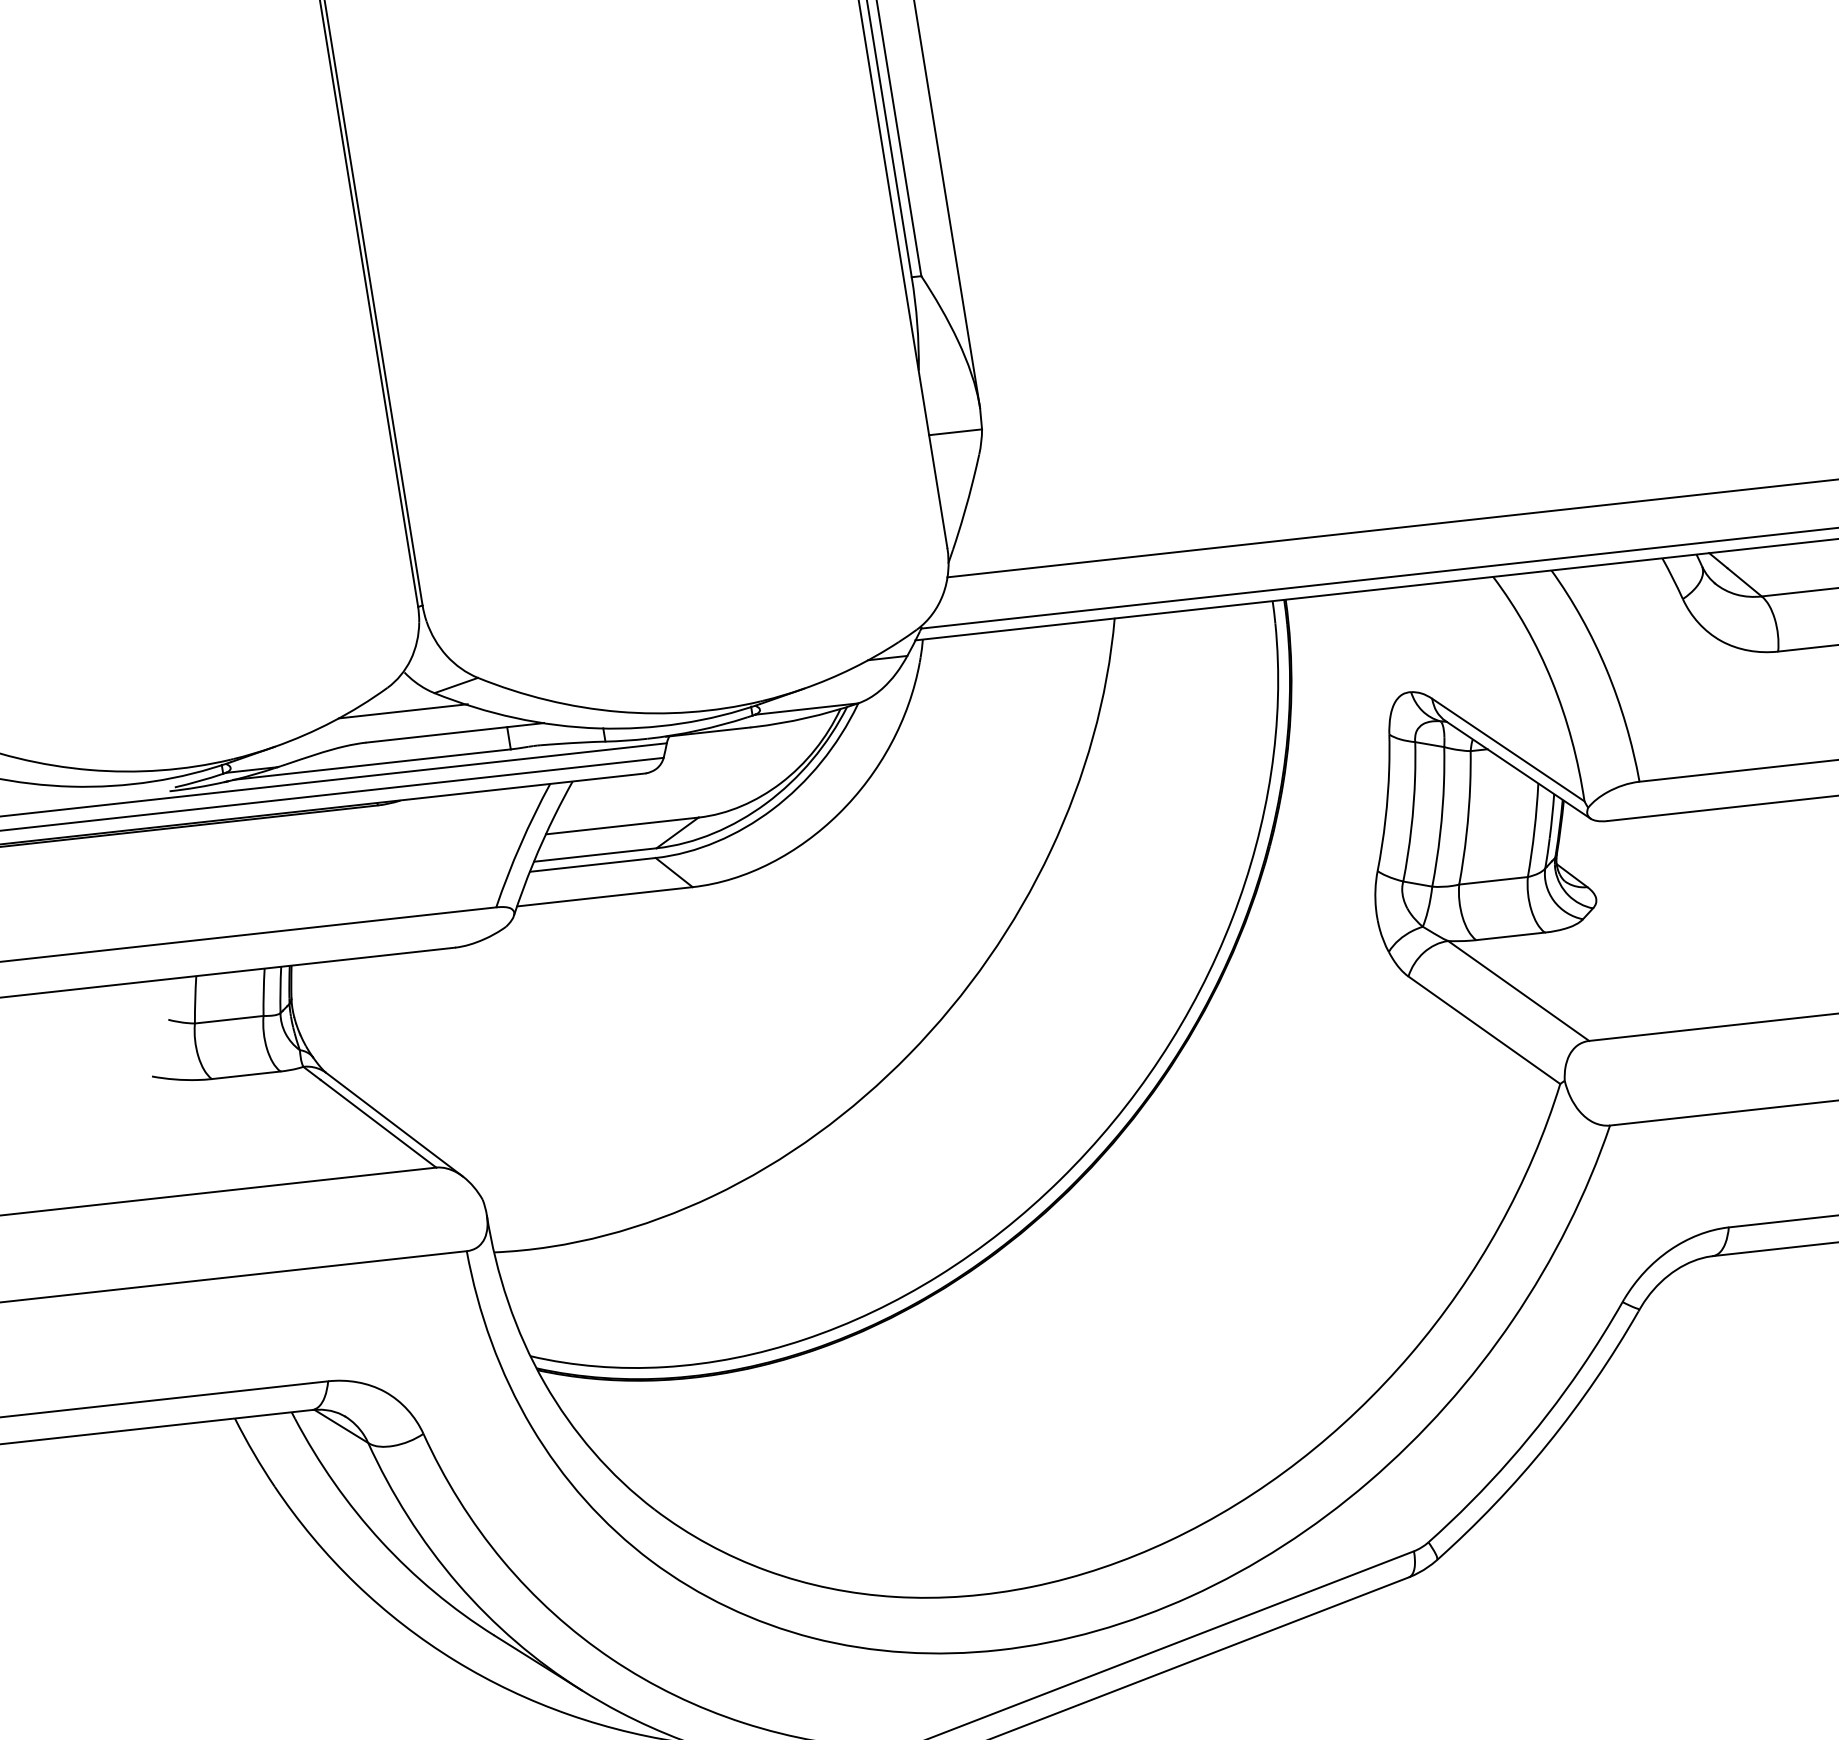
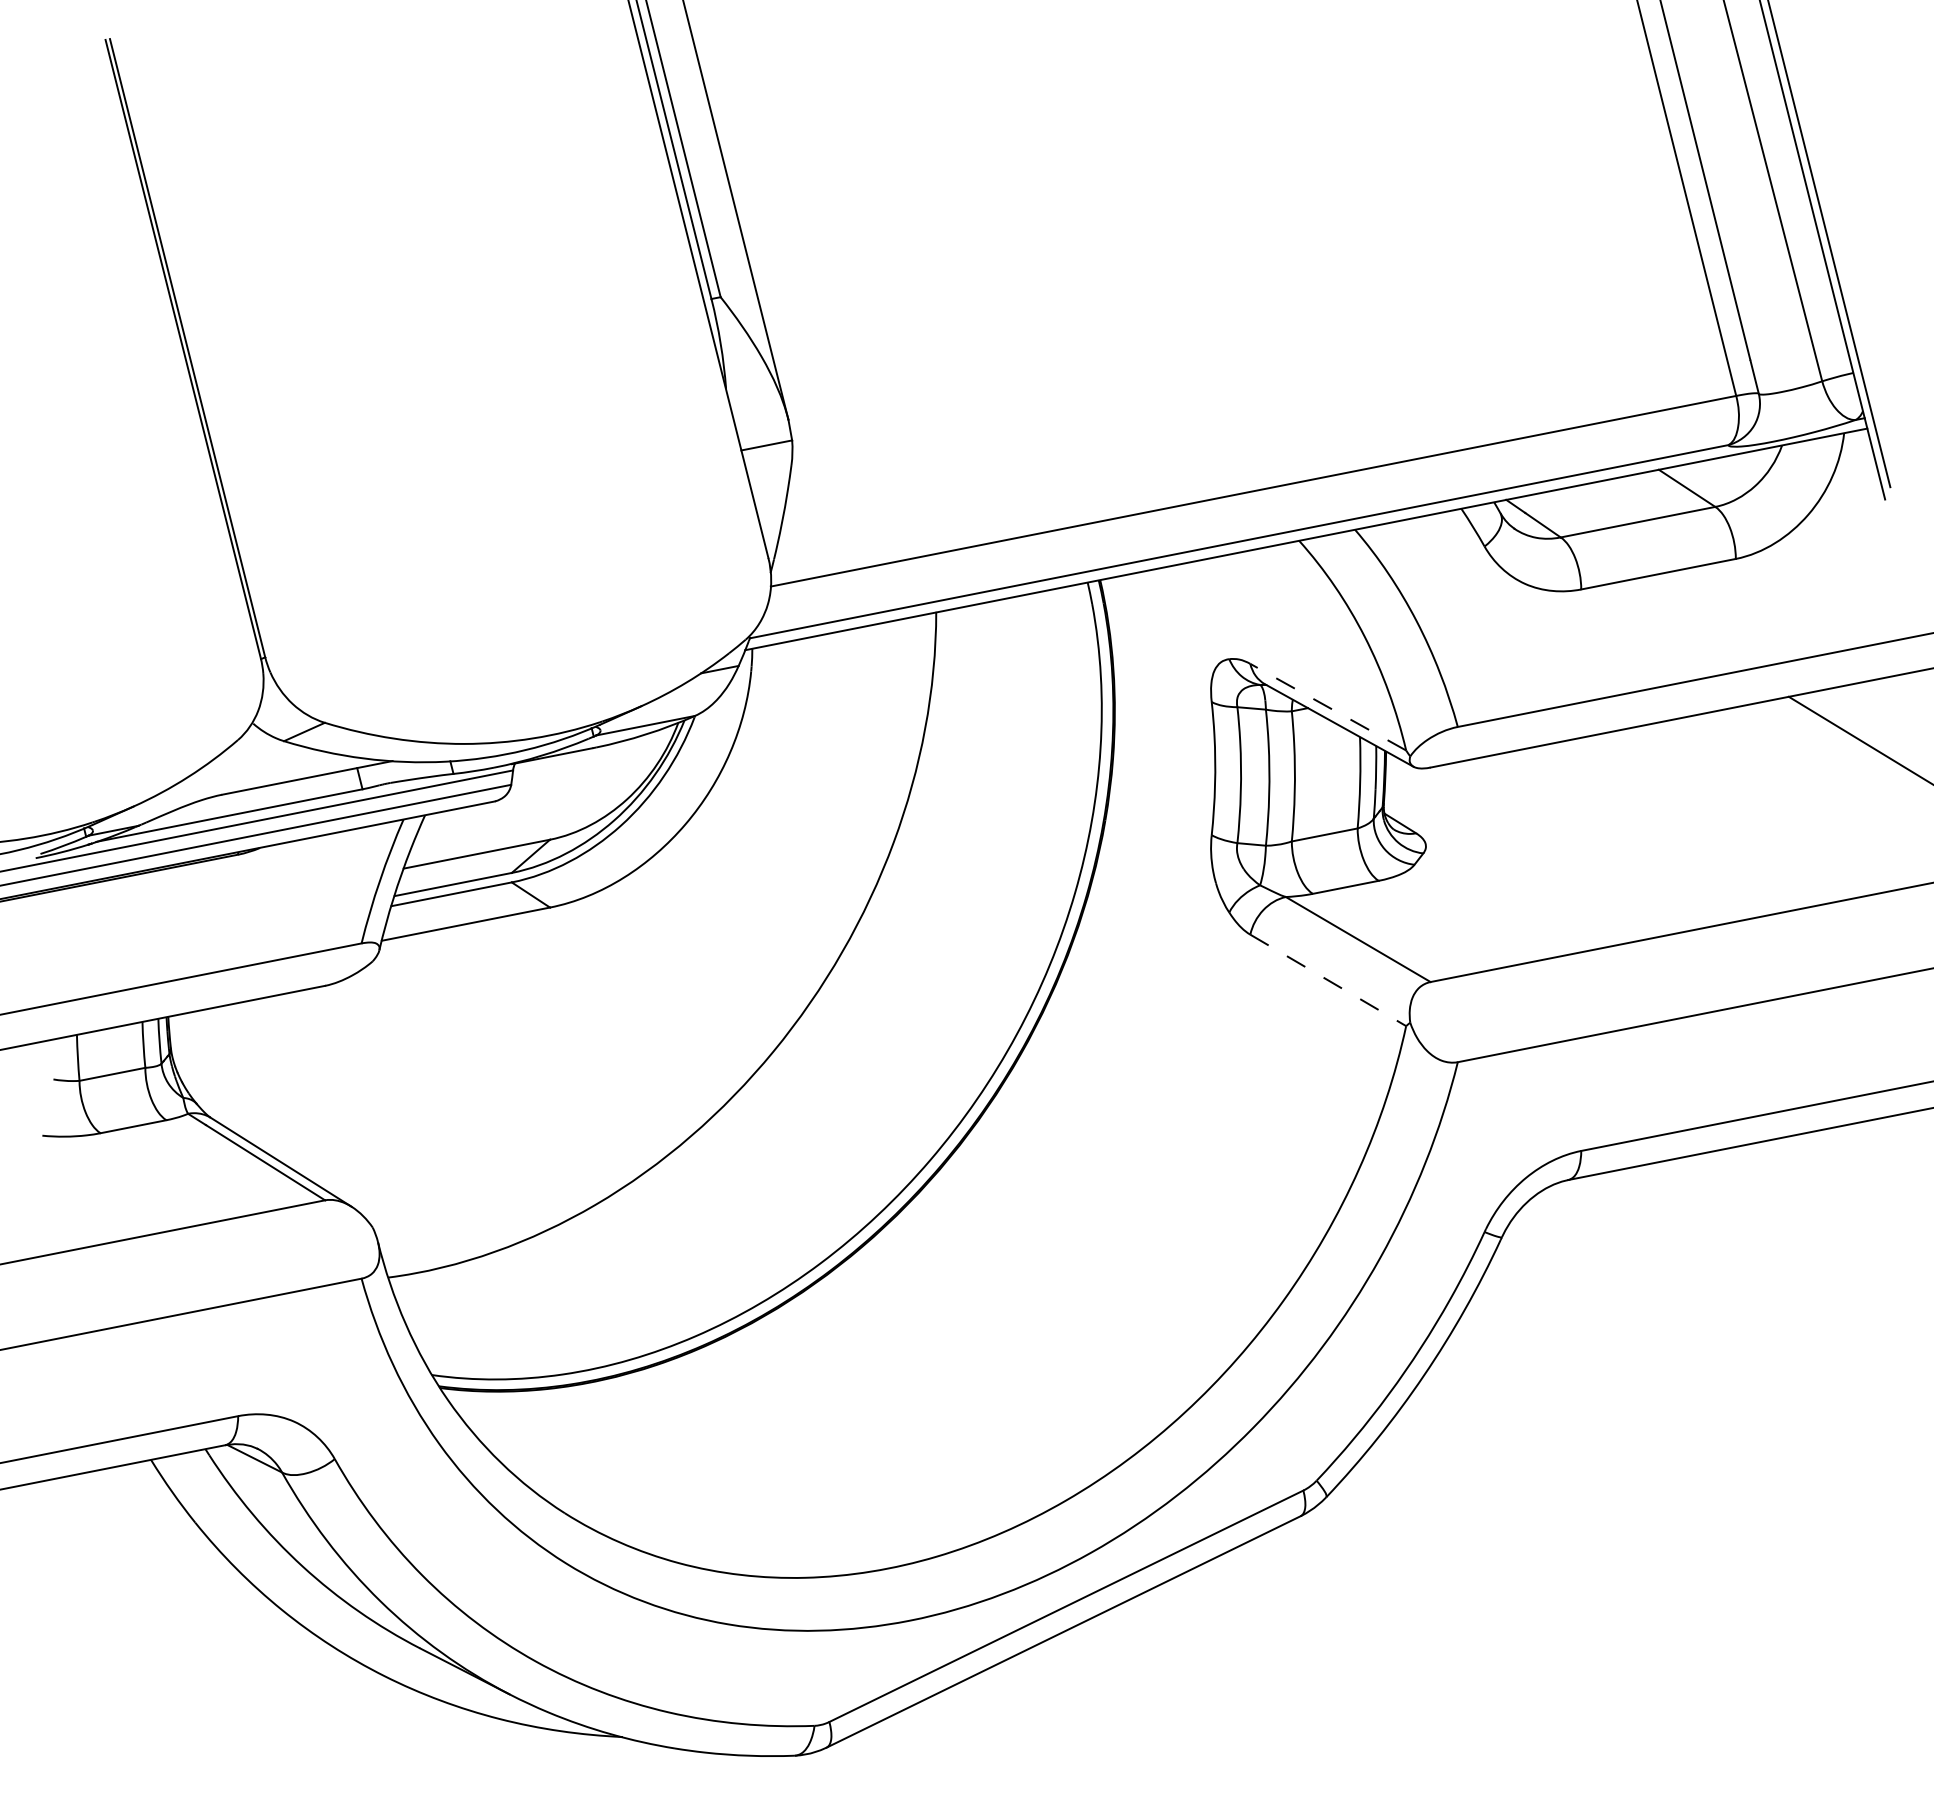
line: (403, 711) -> (255, 761), removed
line: (1507, 749) -> (1327, 706), solid -> dashed
line: (1484, 1030) -> (1328, 980), solid -> dashed

